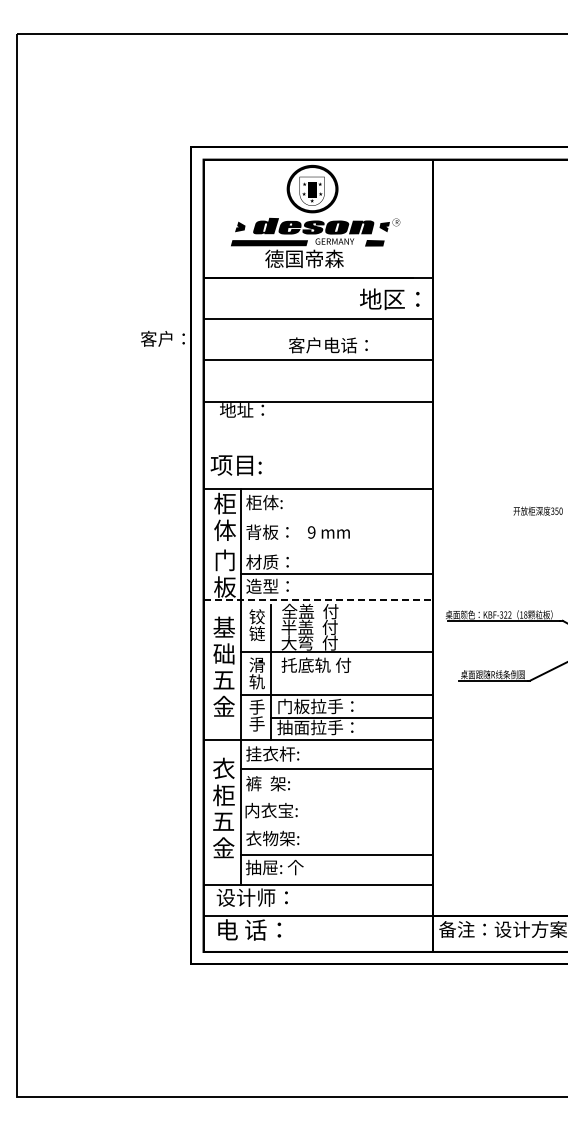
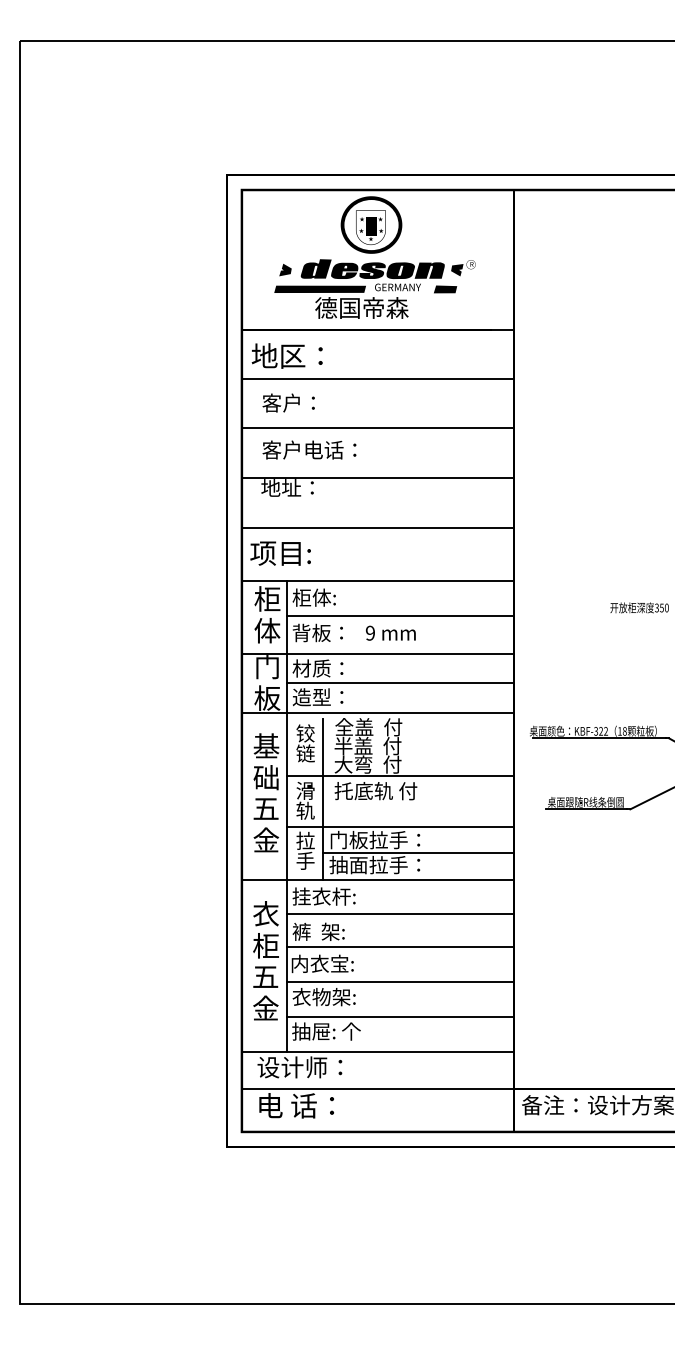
text: (389, 299) -> (286, 356), moved
text: (162, 338) -> (288, 402), moved
text: (328, 345) -> (309, 450), moved
line: (317, 444) -> (377, 528), added
line: (336, 518) -> (399, 616), added
line: (317, 549) -> (377, 653), added
line: (318, 599) -> (378, 712), dashed -> solid
text: (256, 706) -> (304, 840), 手 -> 拉
line: (336, 796) -> (399, 947), added
line: (336, 825) -> (399, 981), added

